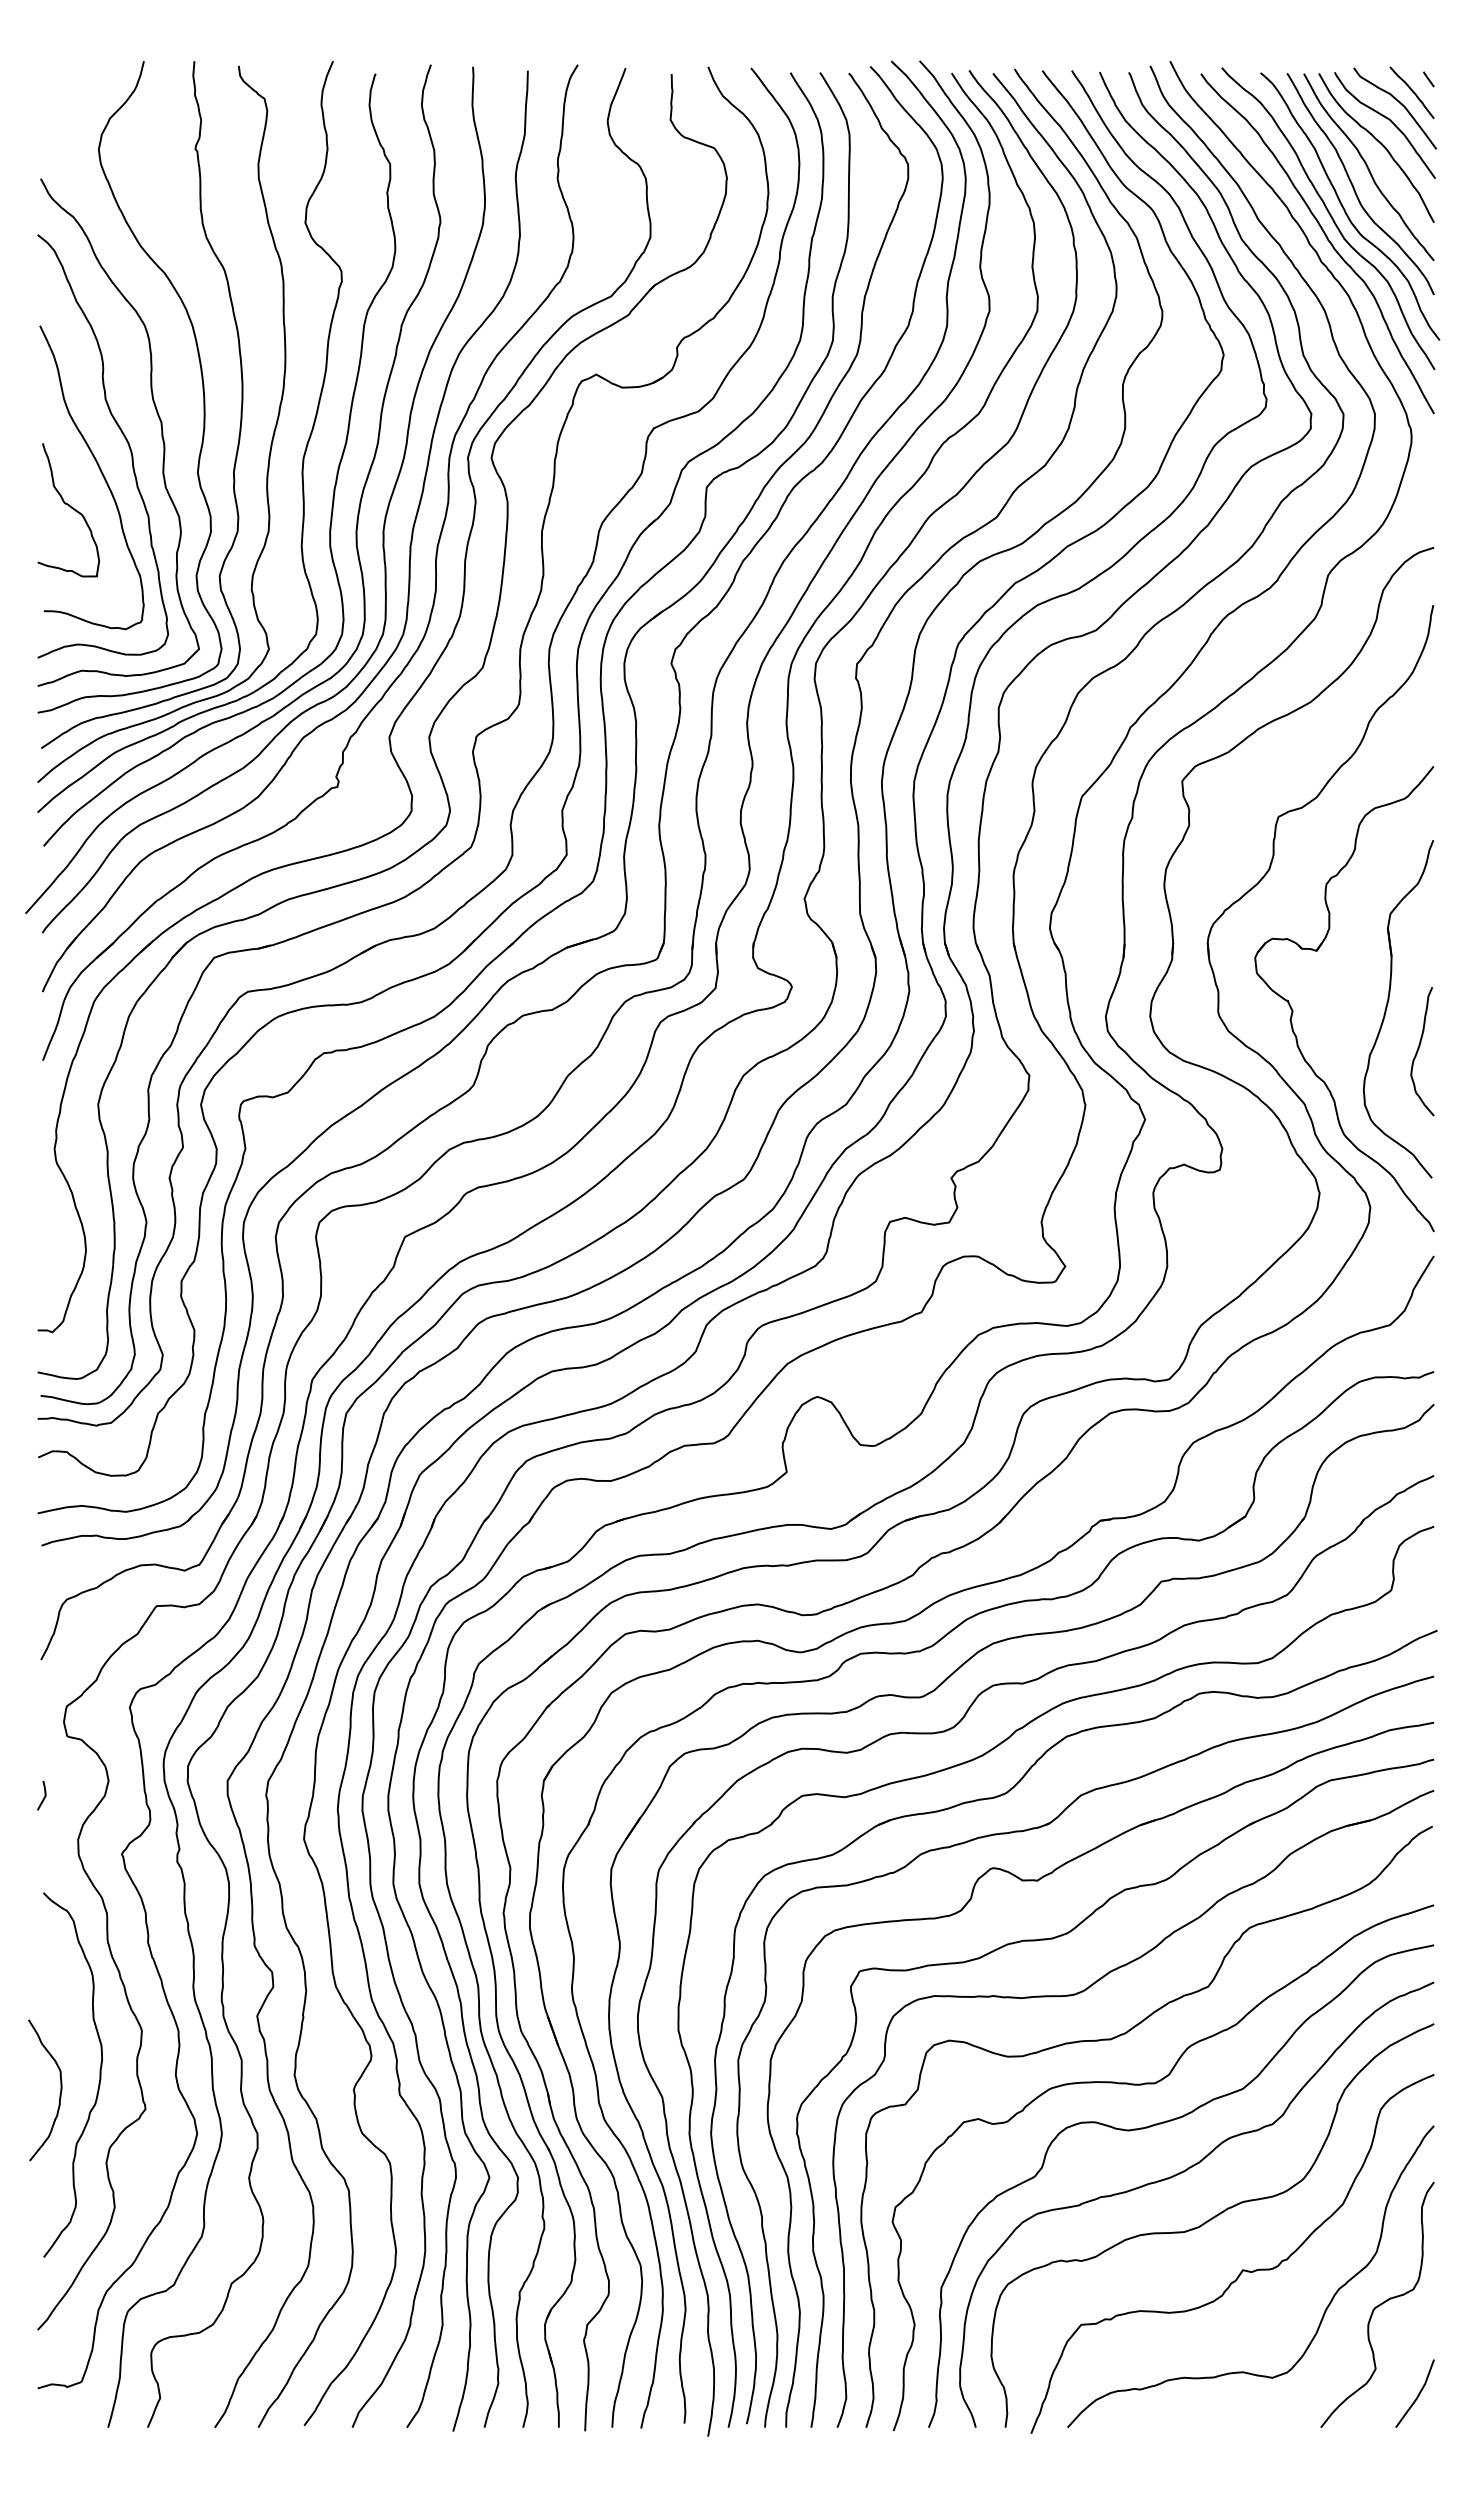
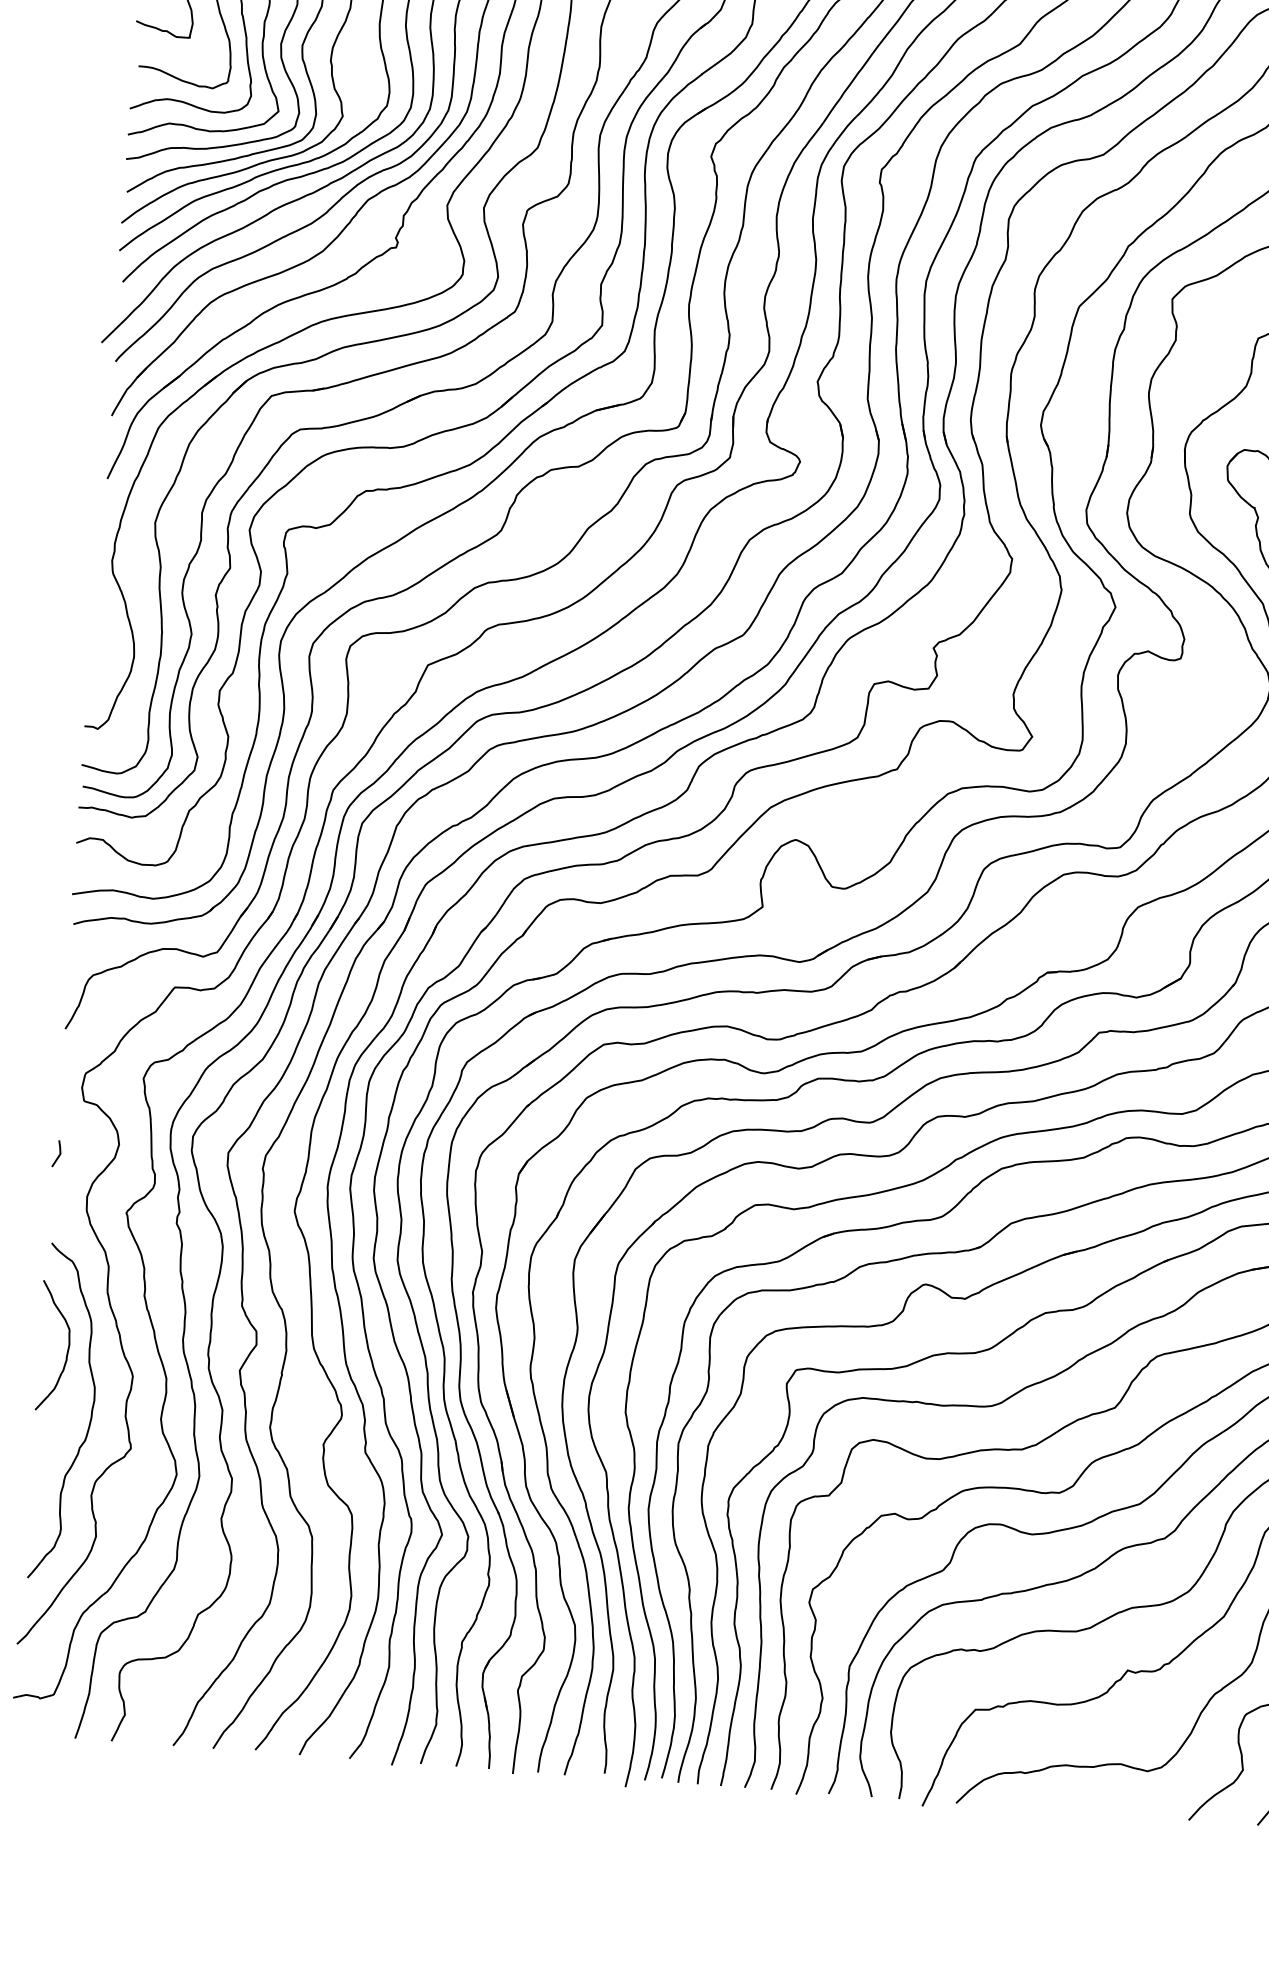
curve: (59, 2094) -> (66, 1350), moved

